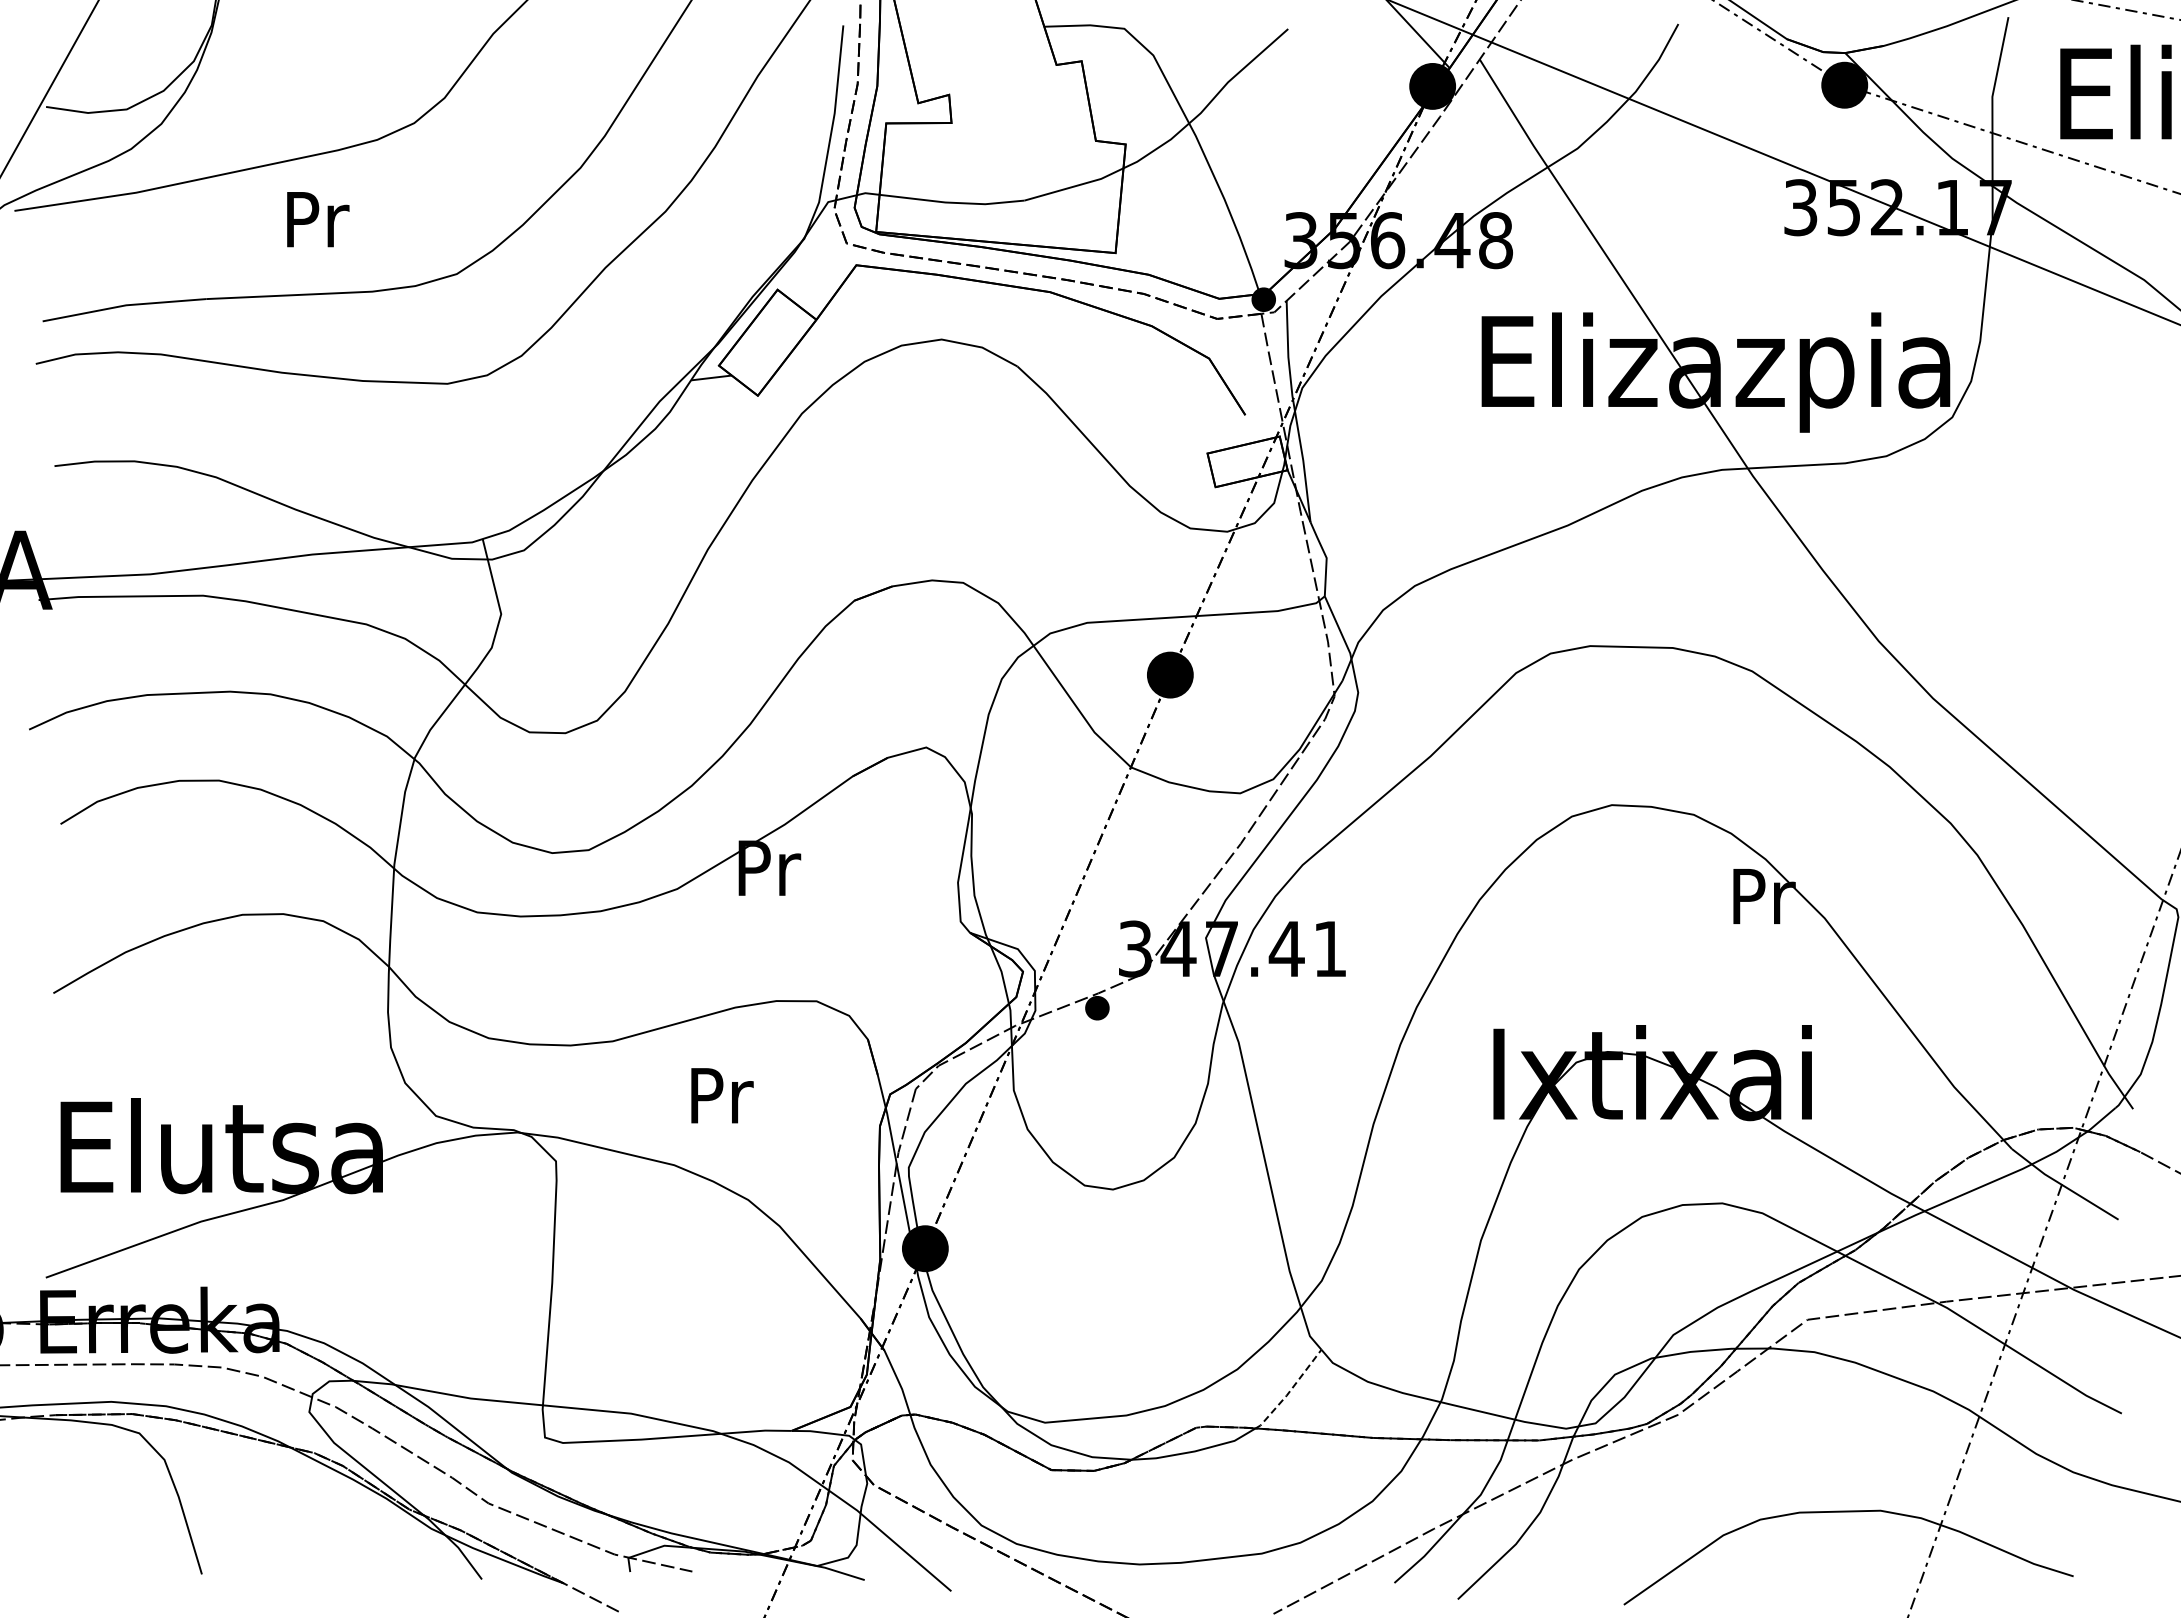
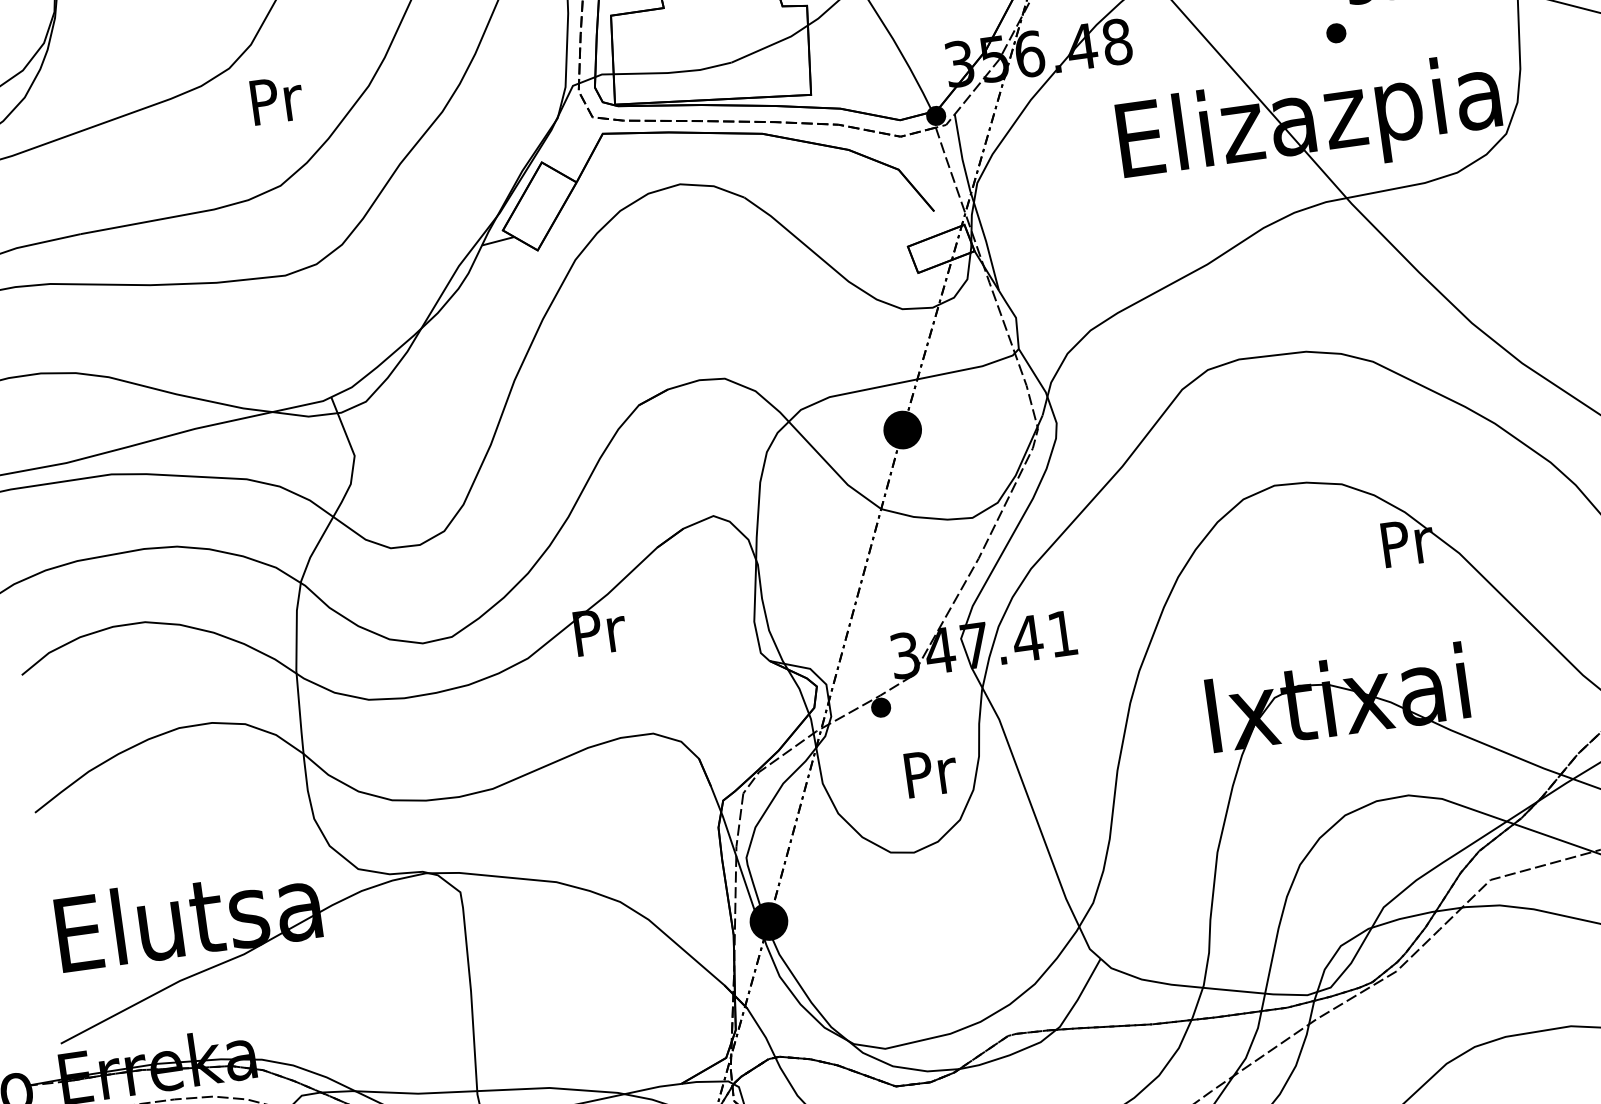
text: (318, 219) -> (277, 99), moved
part: (1762, 266) -> (1335, 33), added
text: (722, 1095) -> (931, 772), moved
line: (1289, 1391) -> (1079, 996), dashed -> solid

